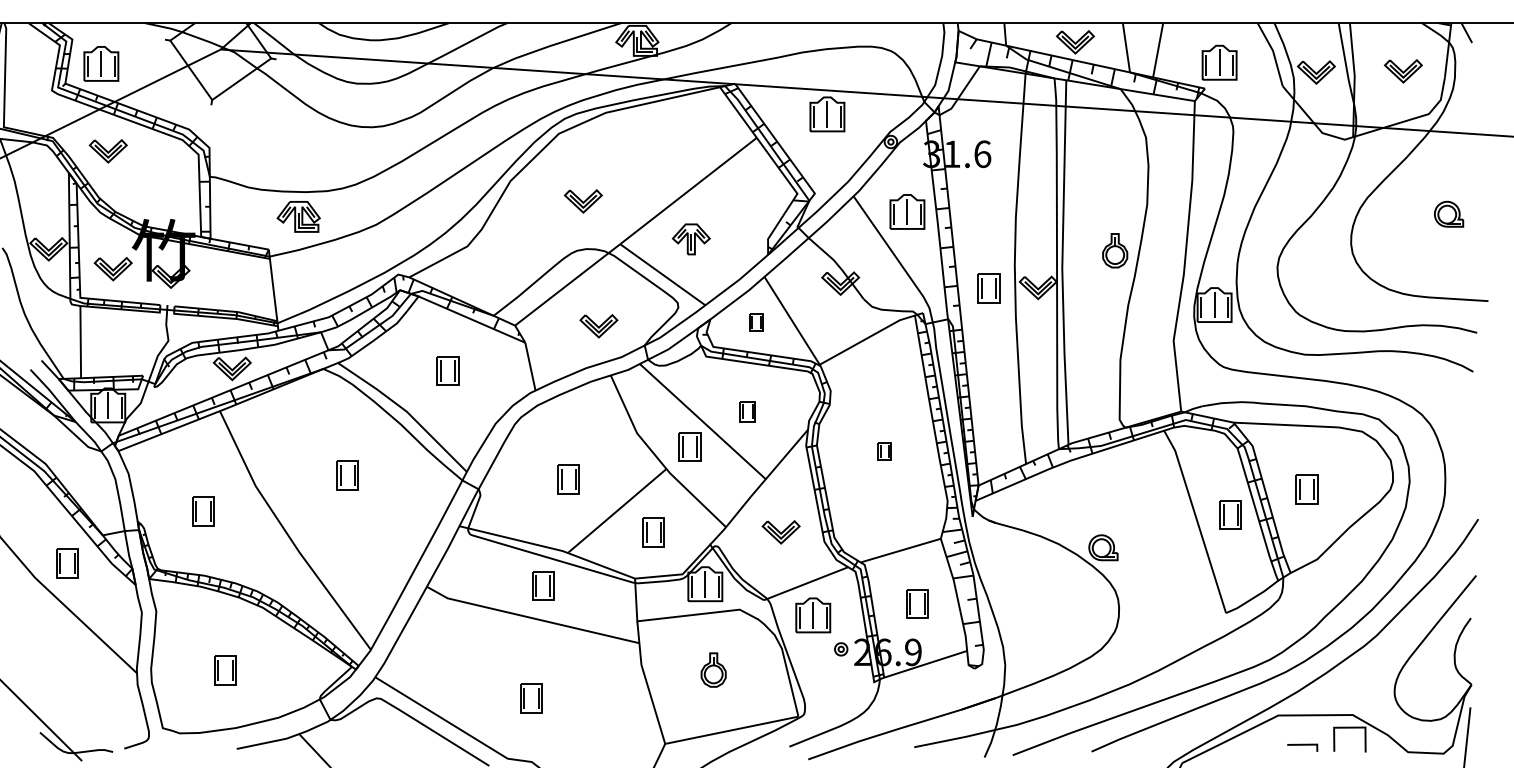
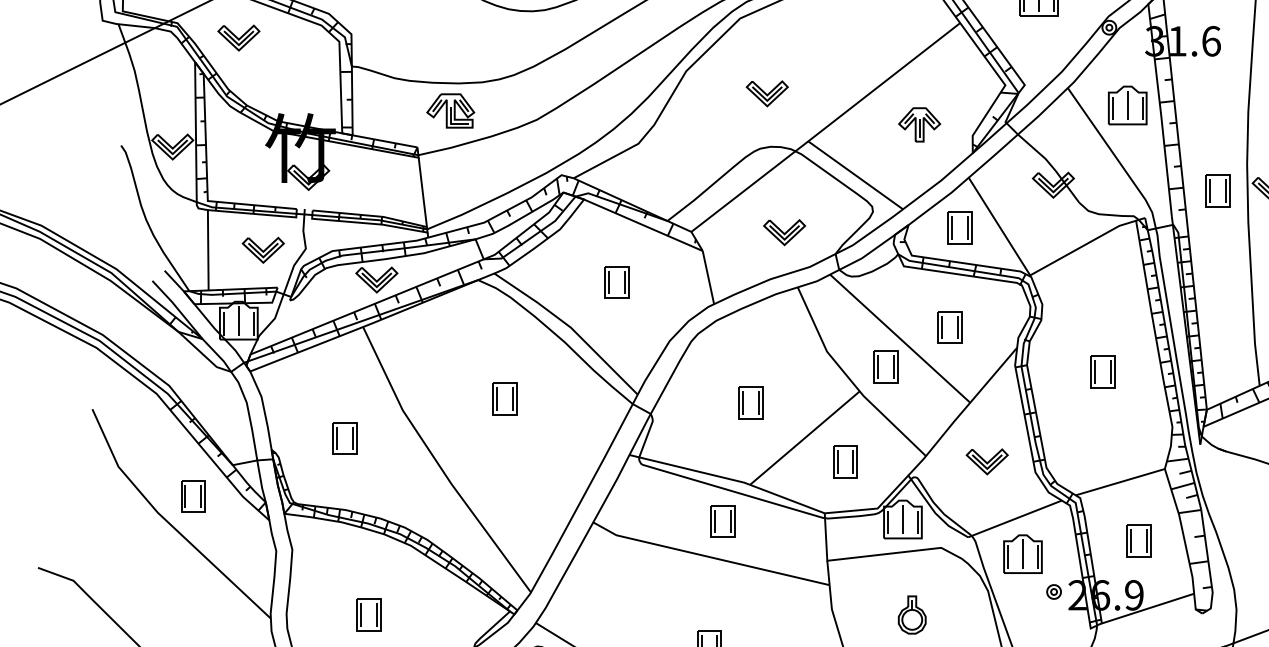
part: (690, 239) -> (918, 125), moved
part: (112, 269) -> (262, 250), moved
part: (756, 322) -> (959, 228), size x1.67
part: (747, 411) -> (949, 327), size x1.43
part: (884, 451) -> (1102, 371), size x1.67

